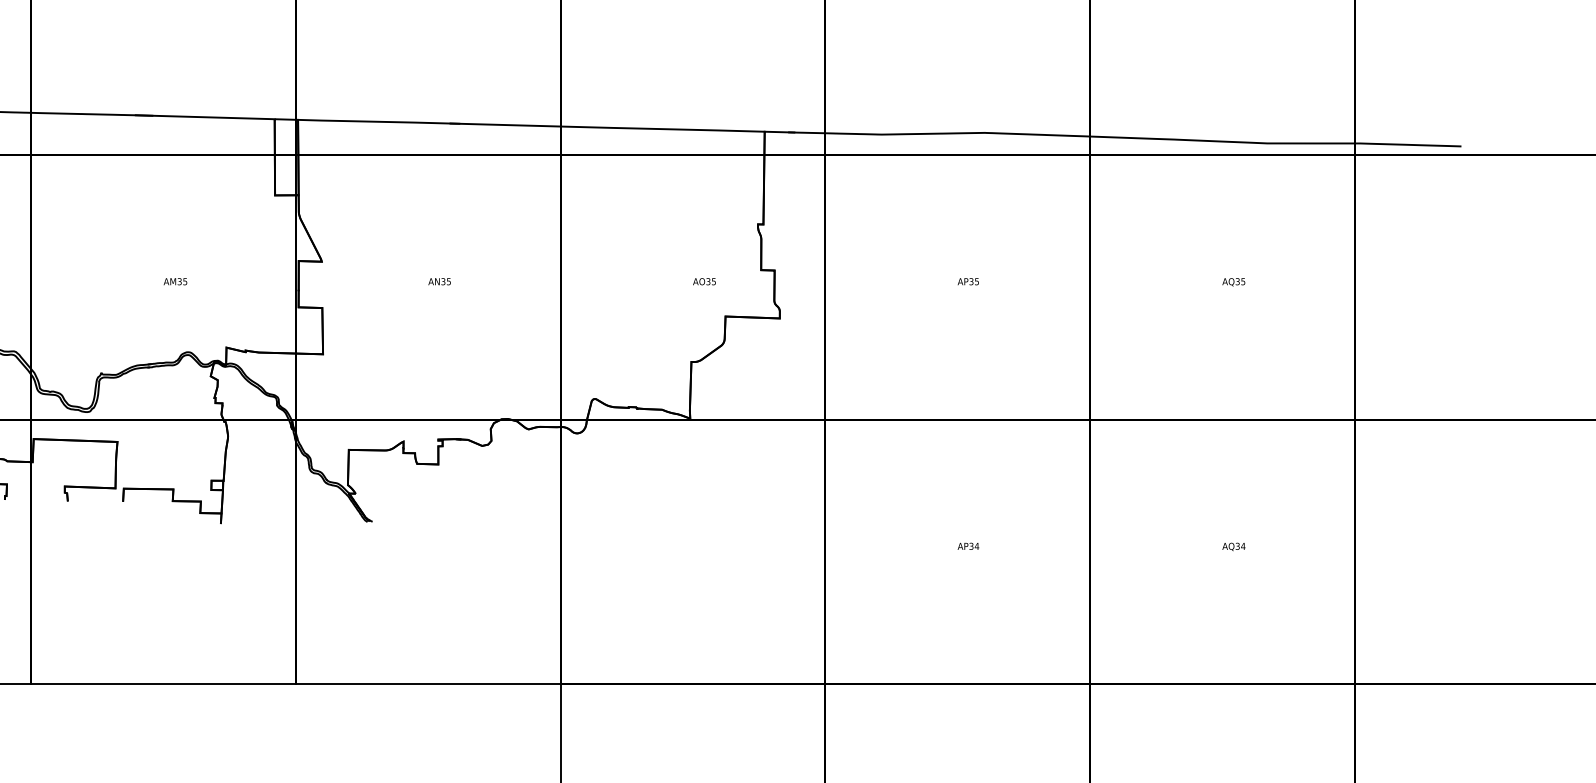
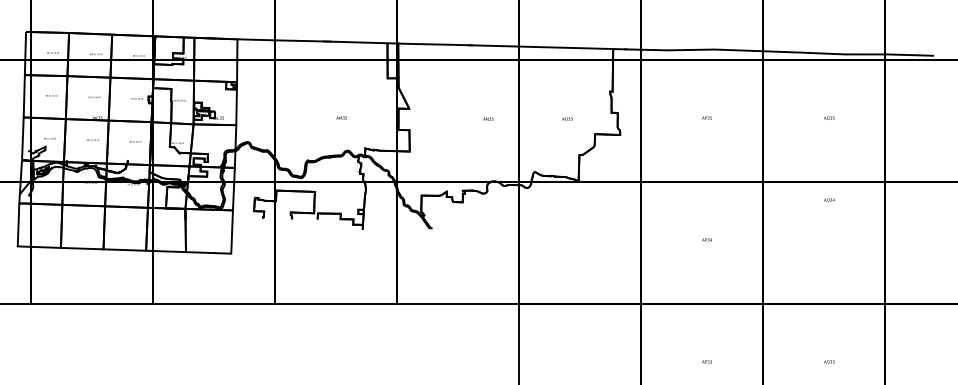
text: (439, 280) -> (488, 118), moved
text: (704, 280) -> (567, 118), moved
text: (1234, 545) -> (829, 199), moved

